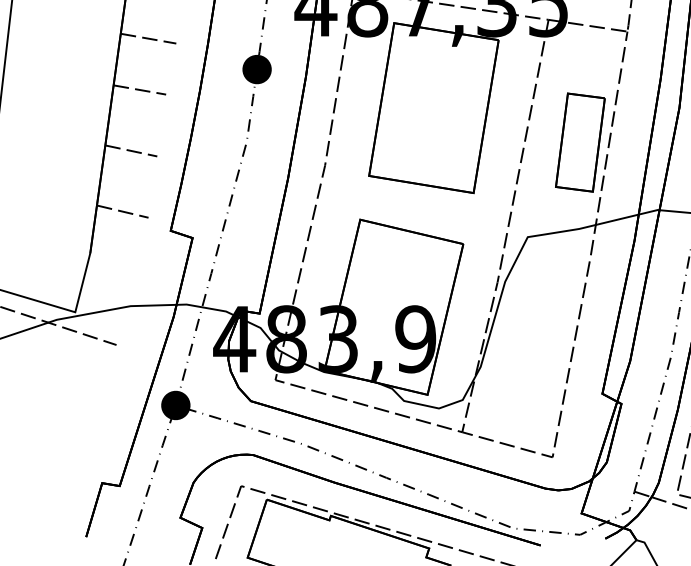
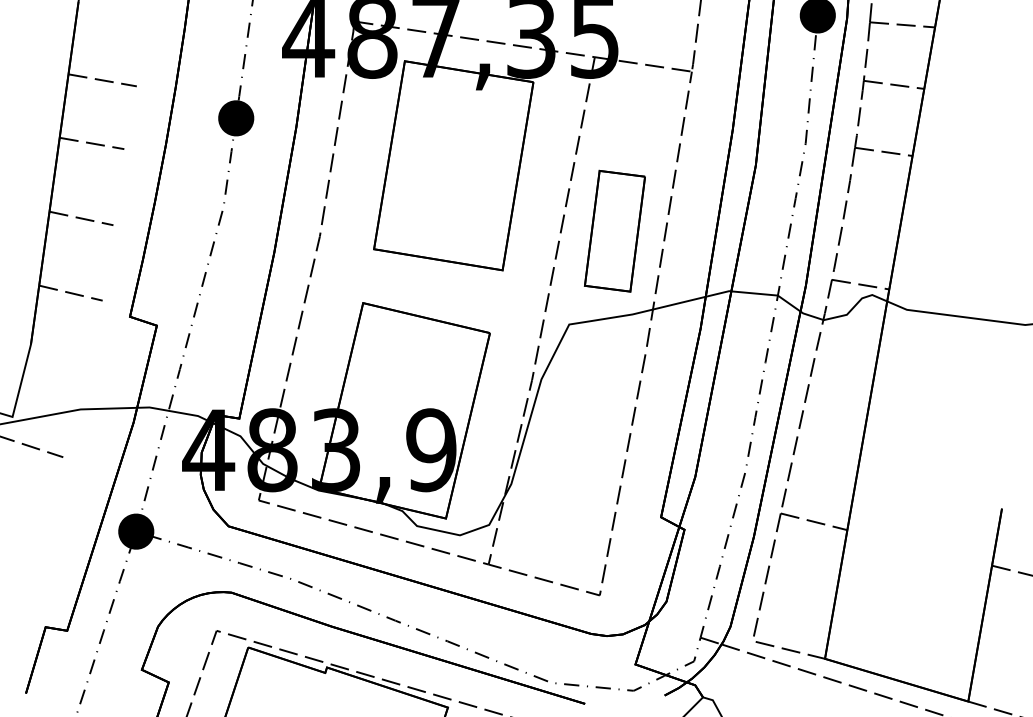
part: (580, 142) -> (614, 230), moved

